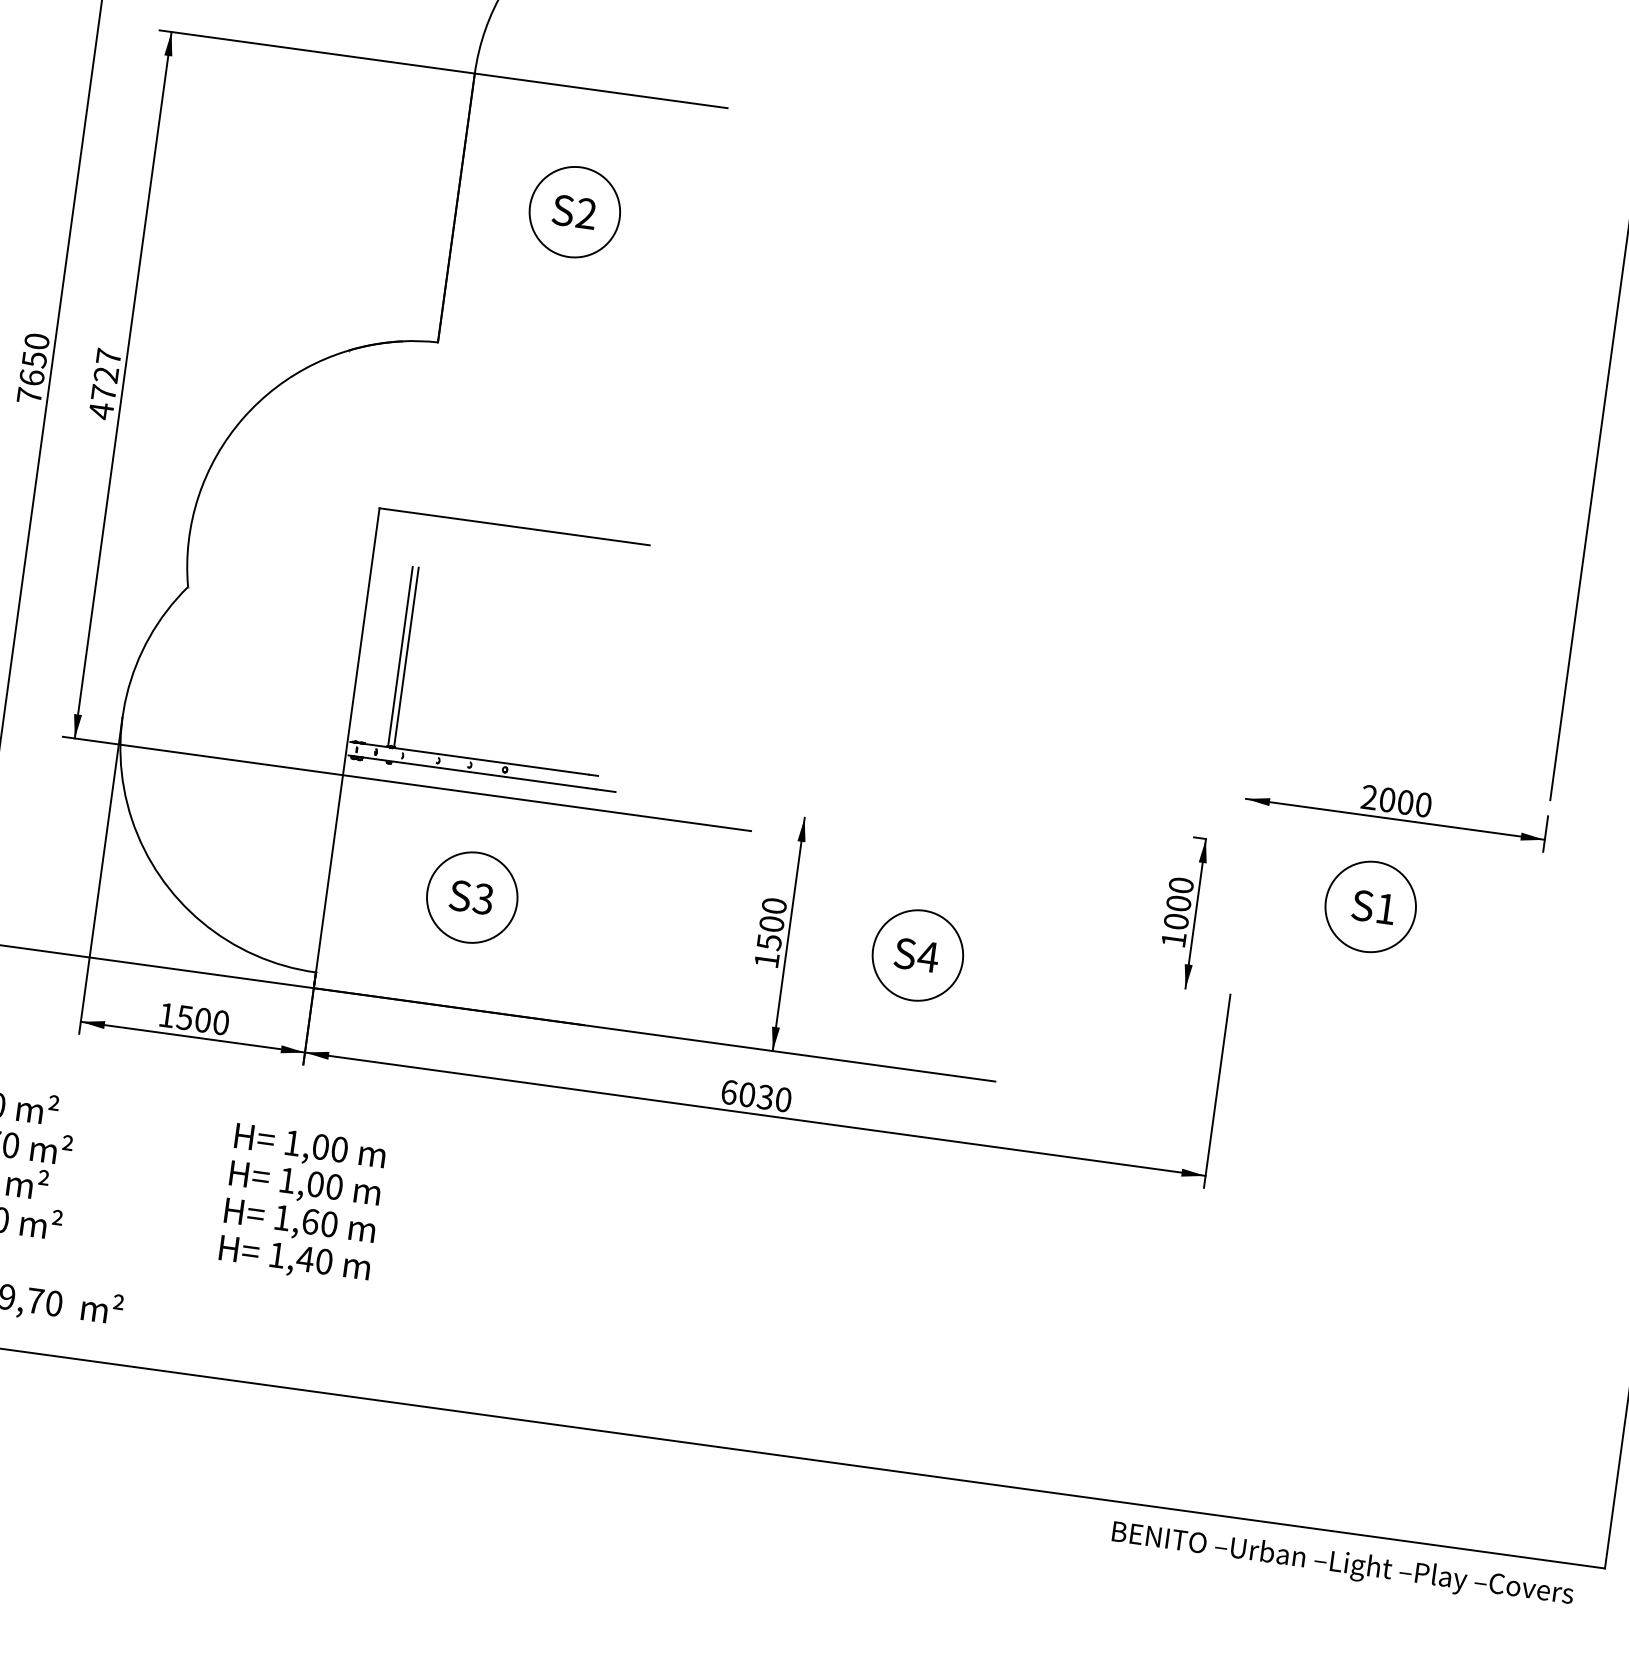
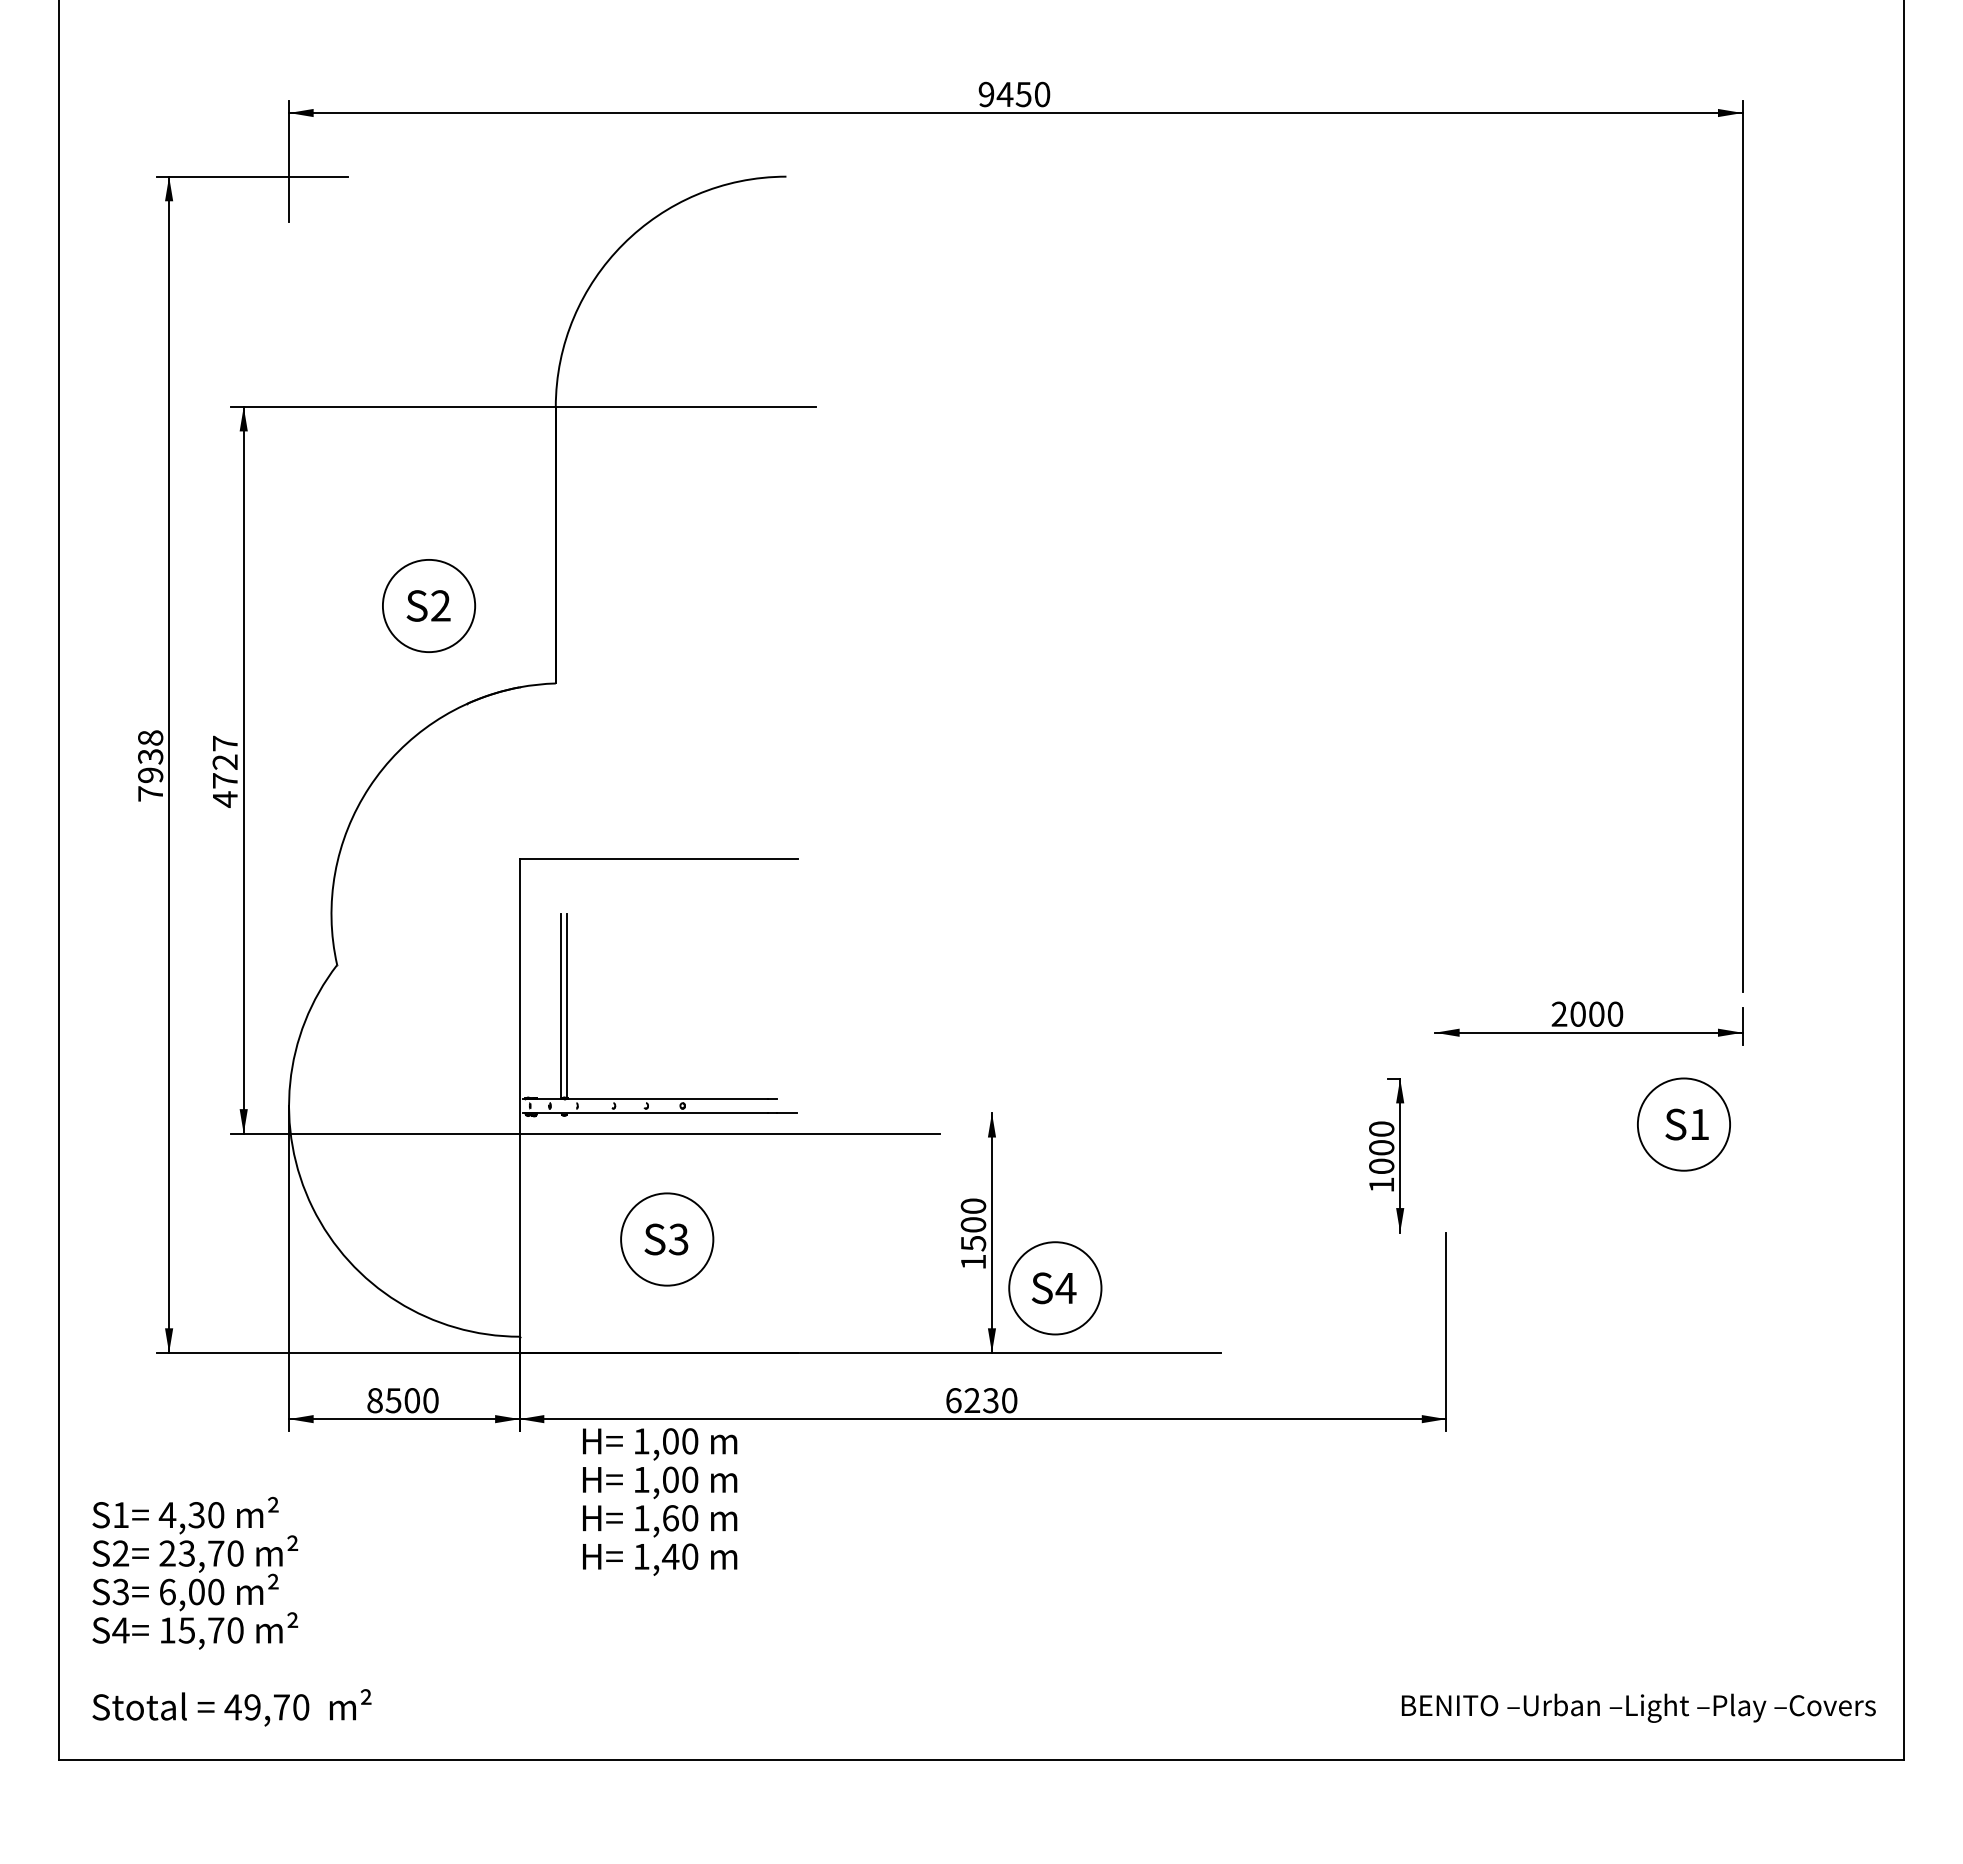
part: (575, 211) -> (429, 605), moved
text: (34, 359) -> (150, 756), 7650 -> 7938
part: (1370, 906) -> (1683, 1124), moved
part: (918, 955) -> (1055, 1288), moved
text: (166, 1015) -> (374, 1400), 1500 -> 8500
text: (747, 1094) -> (972, 1400), 6030 -> 6230
text: (302, 1204) -> (660, 1501), moved
text: (1342, 1564) -> (1638, 1707), moved

